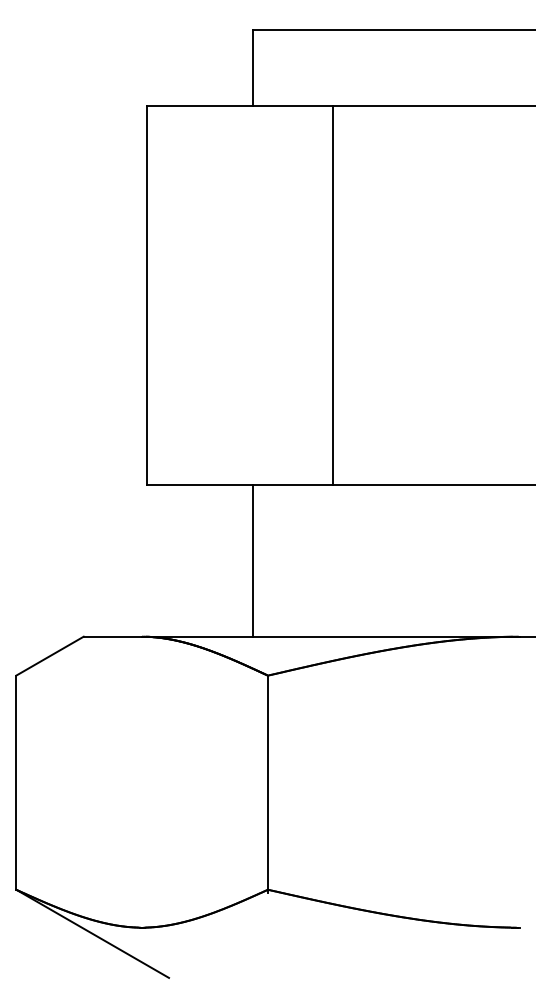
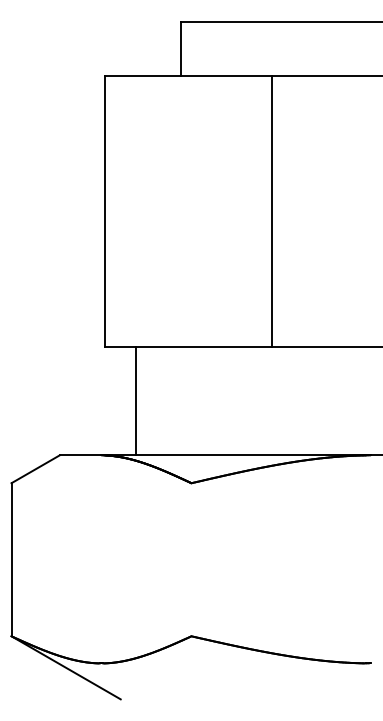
line: (332, 294) -> (271, 210), moved
line: (254, 559) -> (136, 400), moved
line: (268, 783) -> (191, 560), removed

